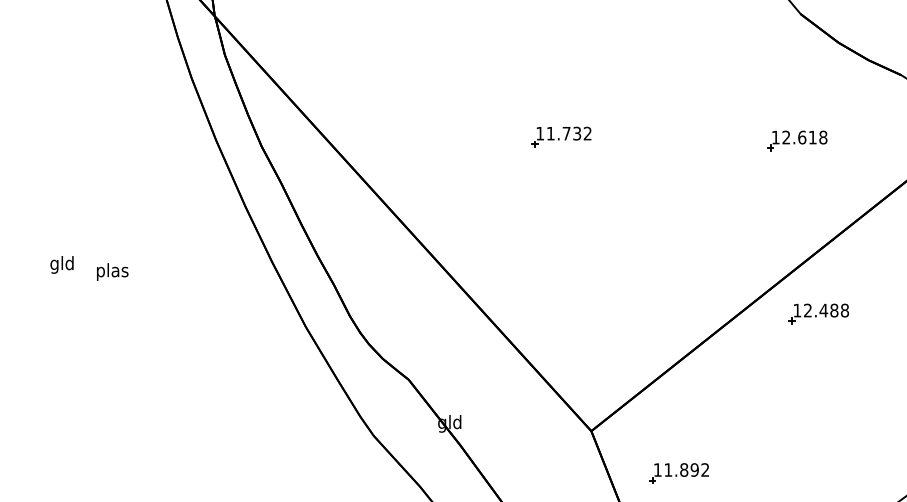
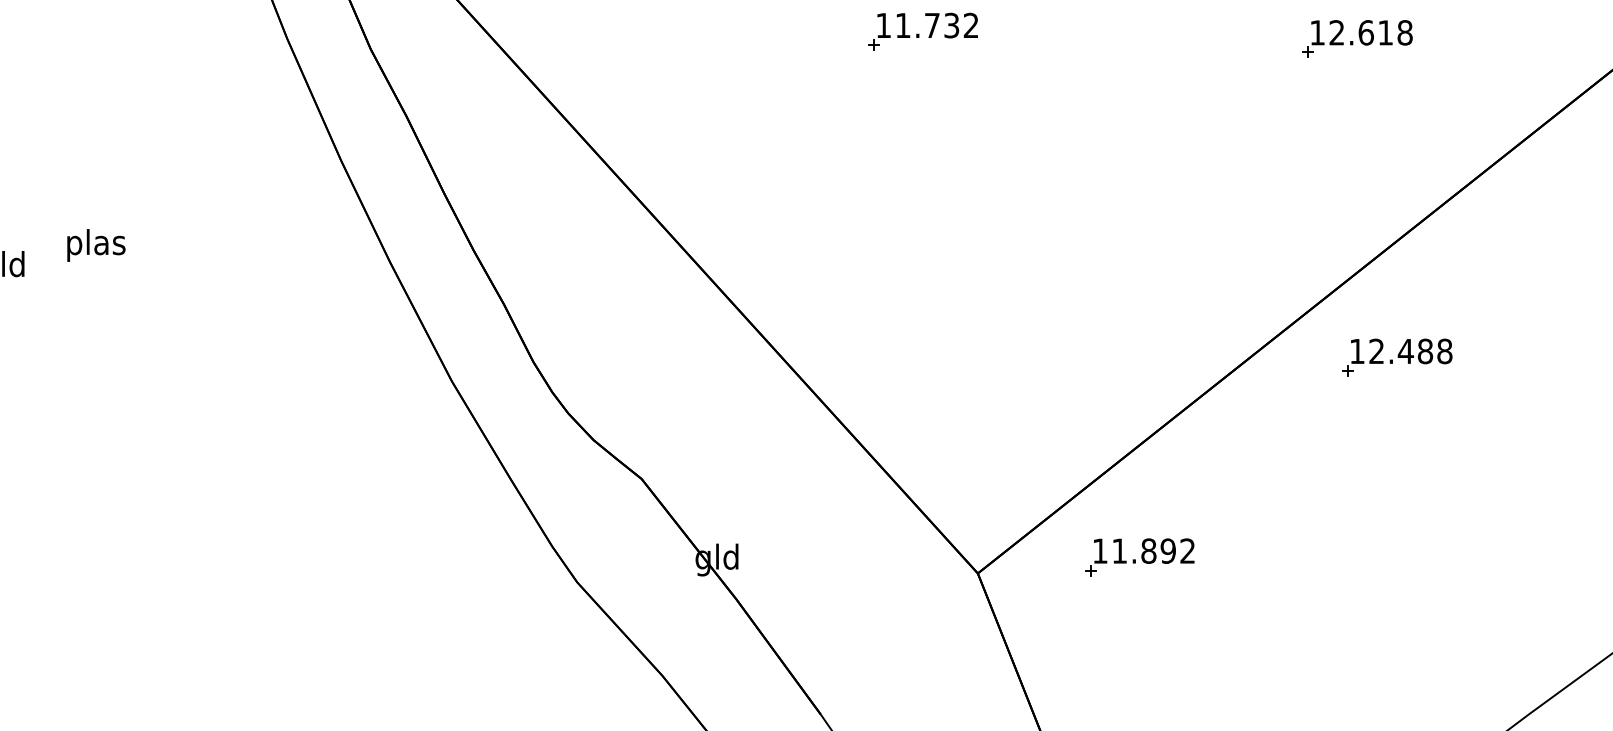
text: (112, 271) -> (95, 244), moved
part: (678, 473) -> (1138, 557), moved

